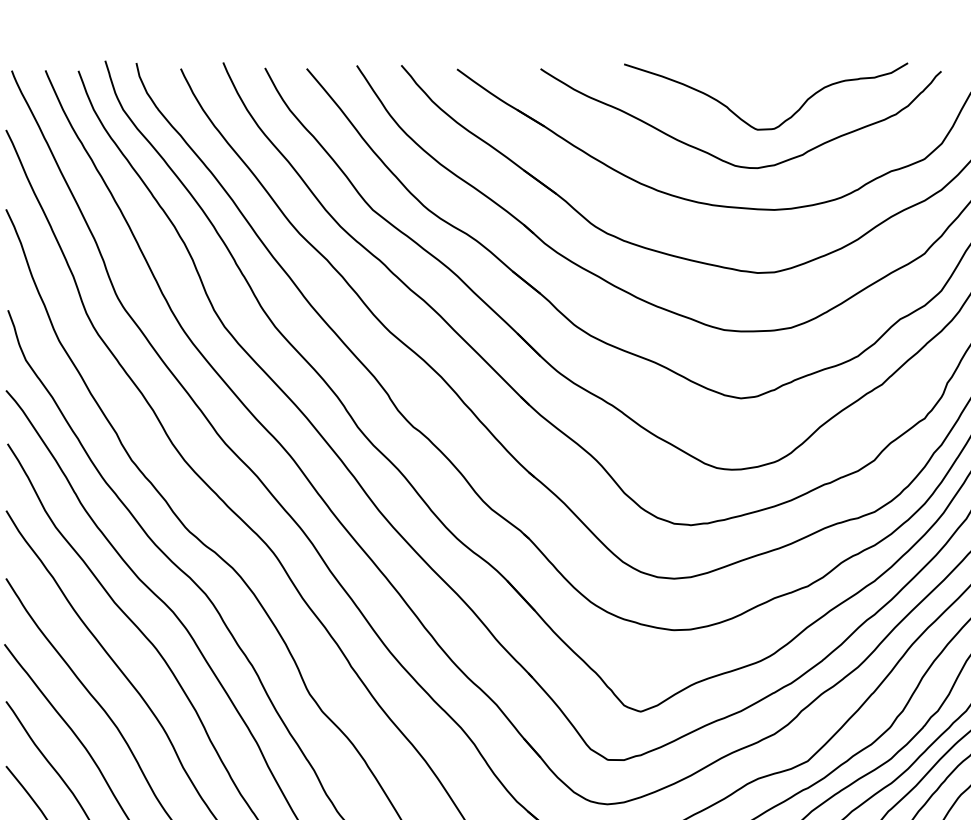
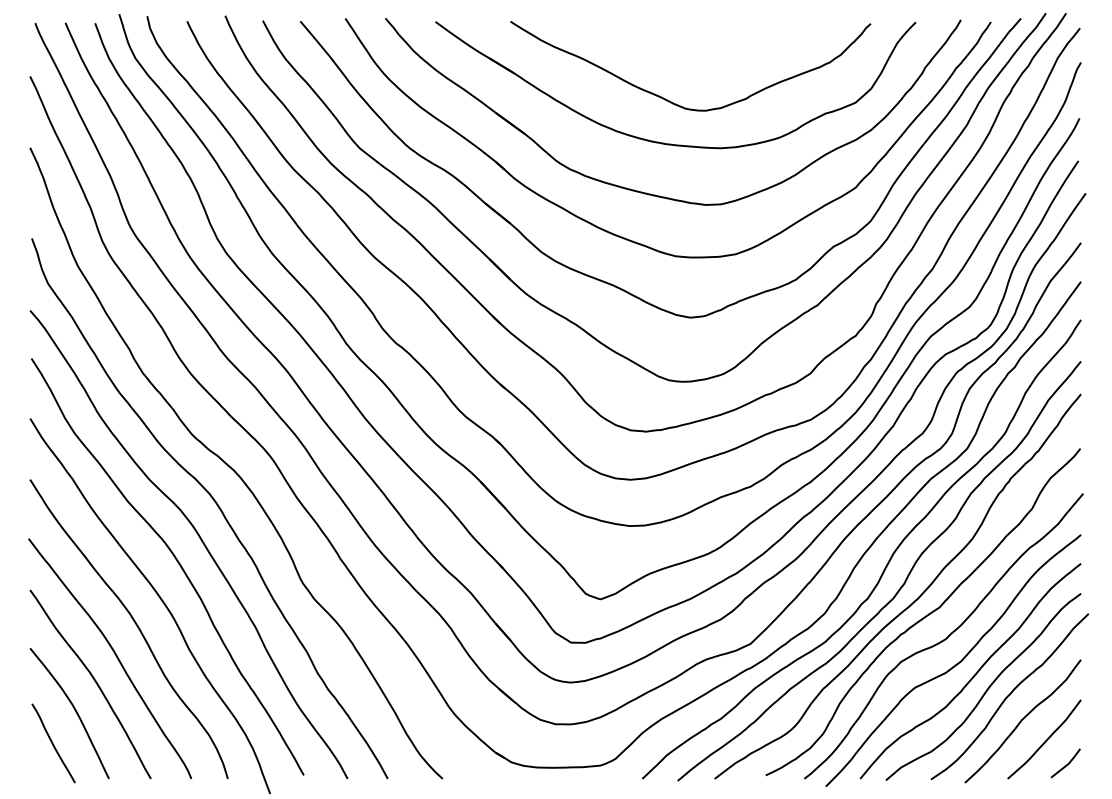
curve: (783, 121) -> (728, 68), removed

